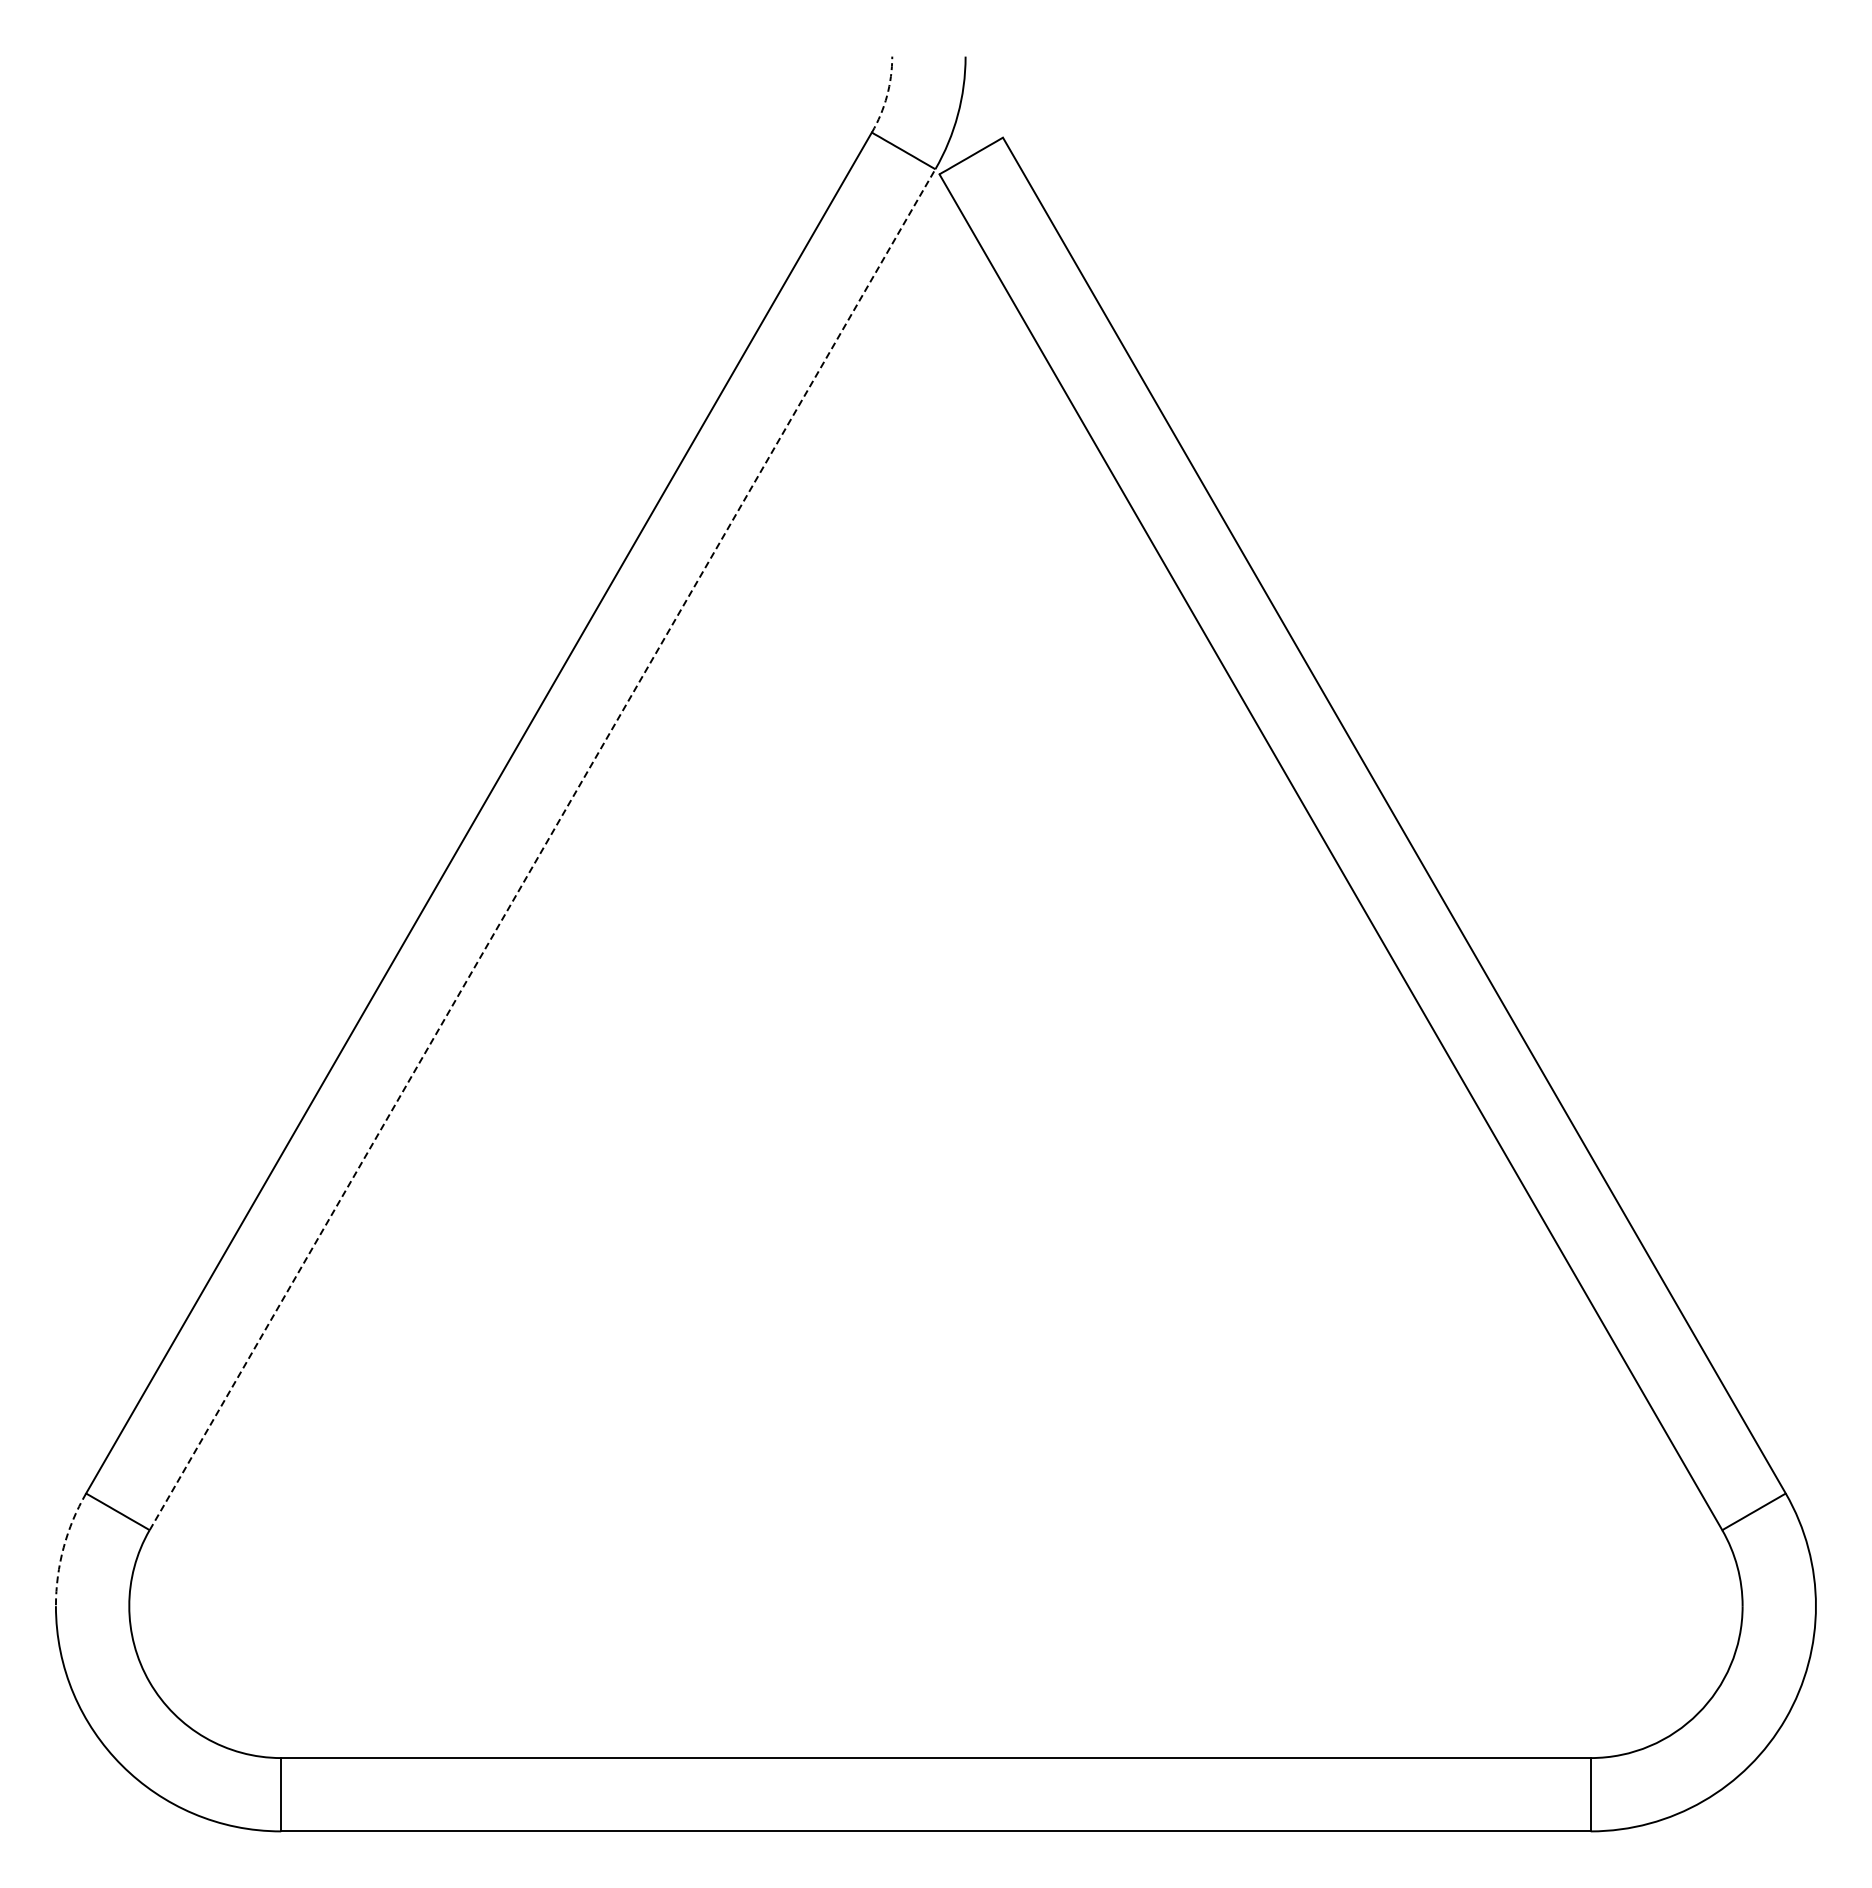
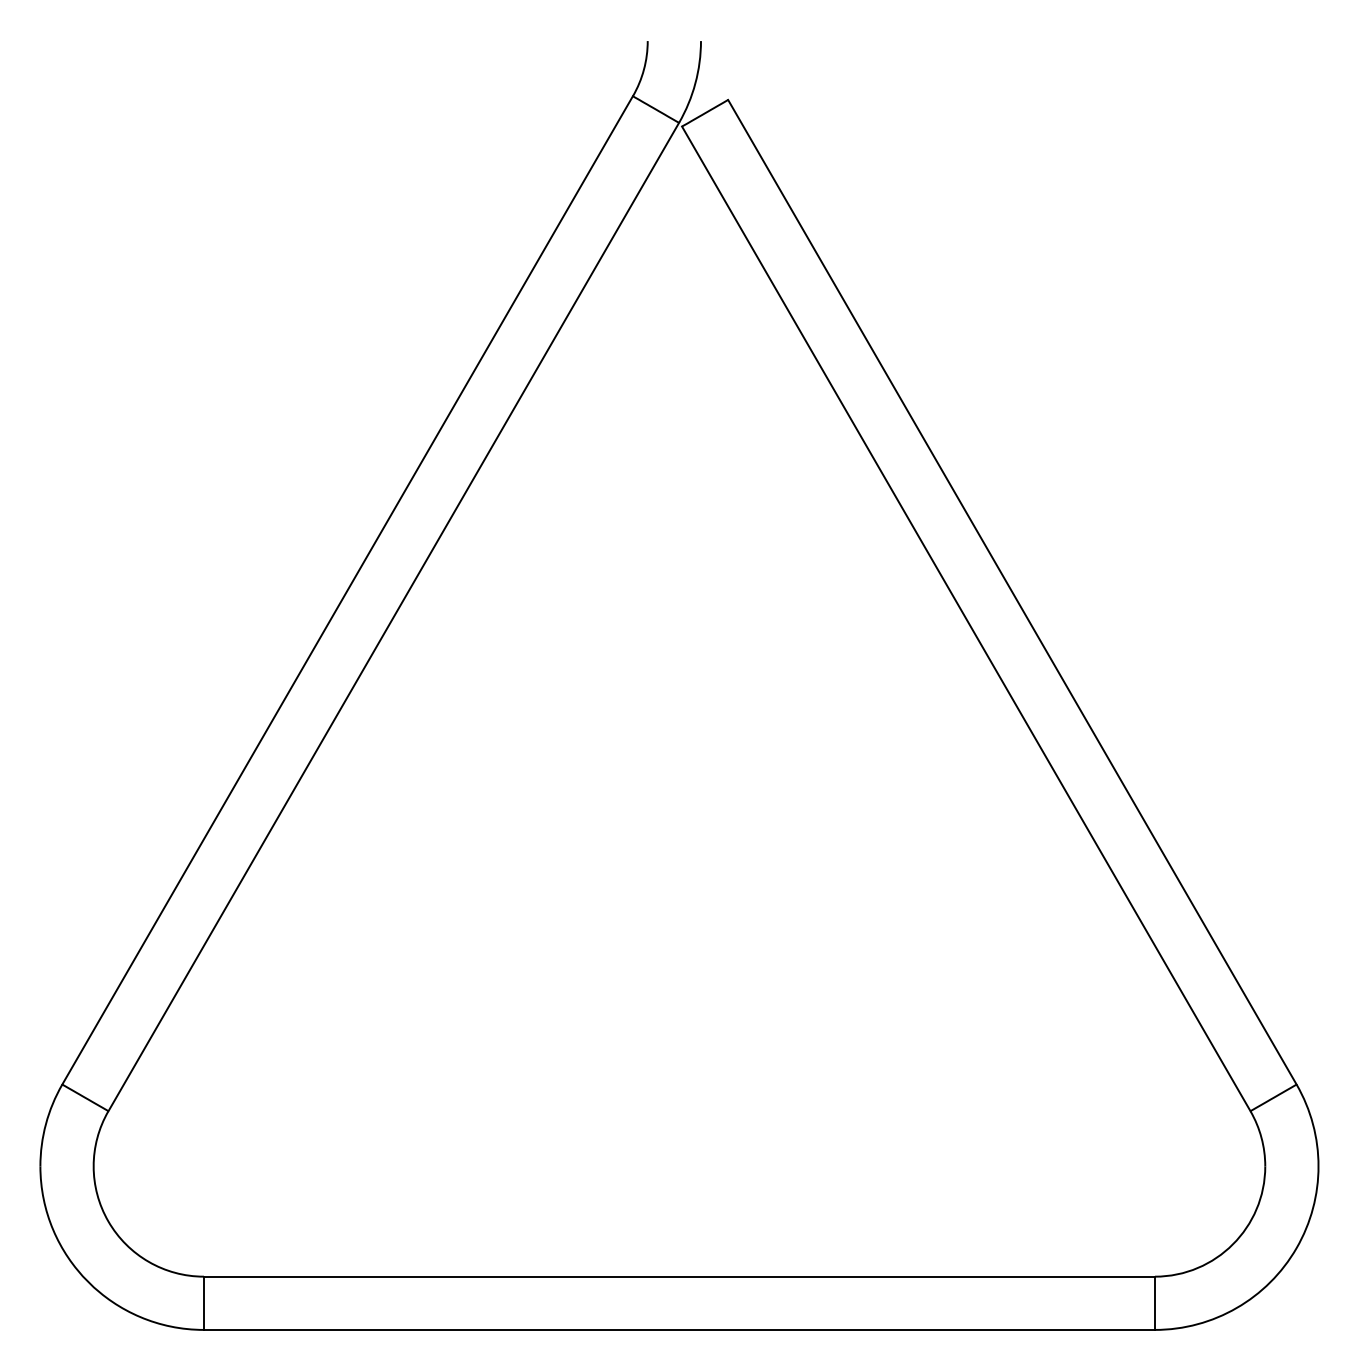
arc: (887, 95) -> (644, 69), dashed -> solid
line: (542, 849) -> (393, 616), dashed -> solid
arc: (63, 1547) -> (45, 1123), dashed -> solid

